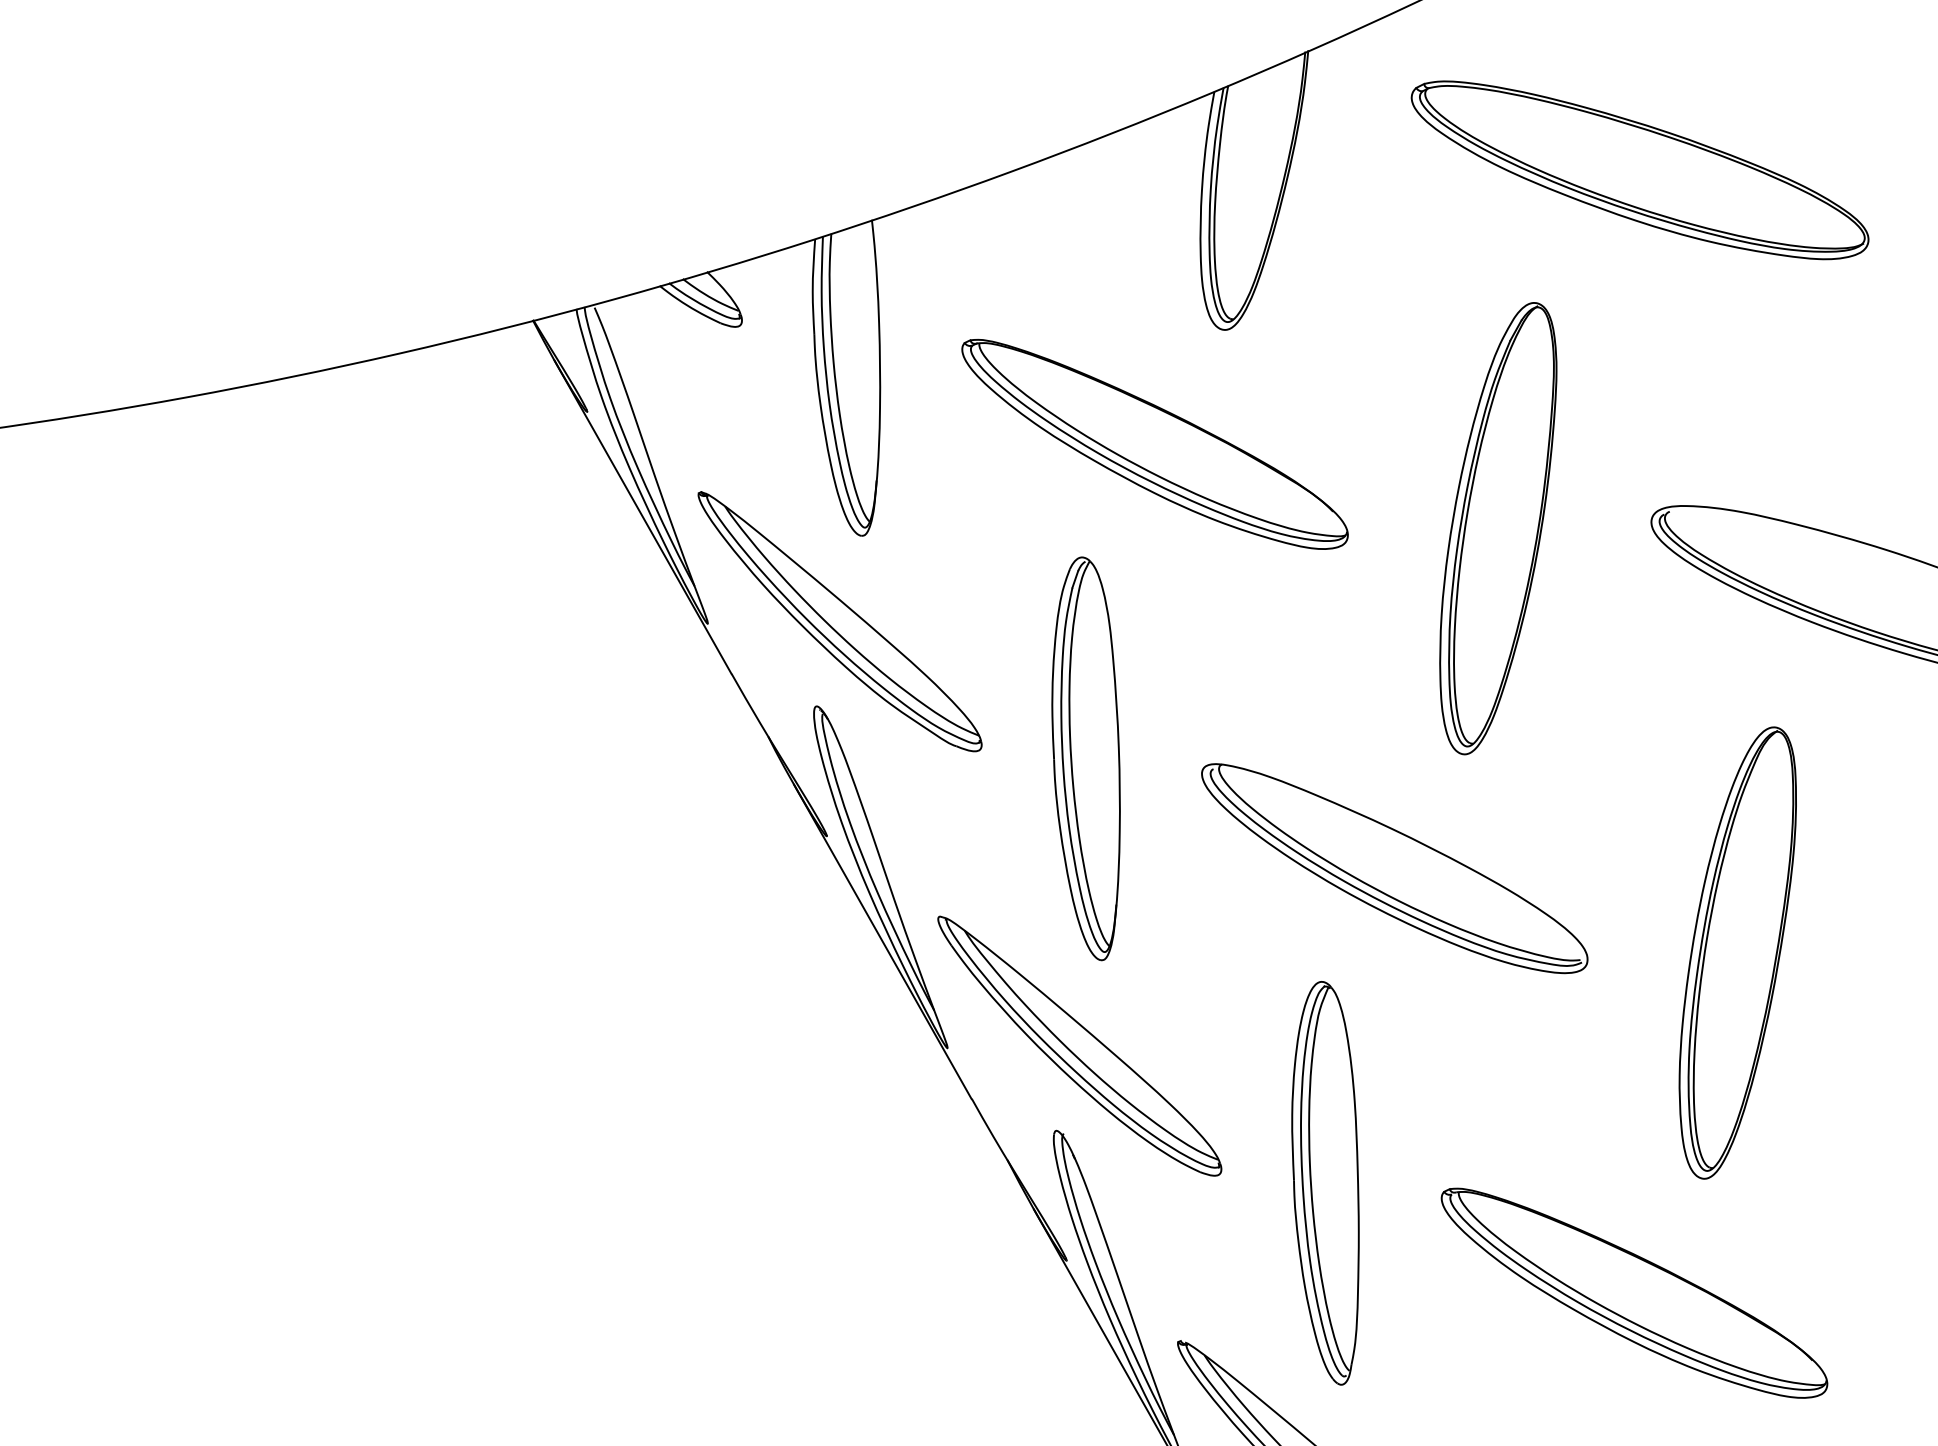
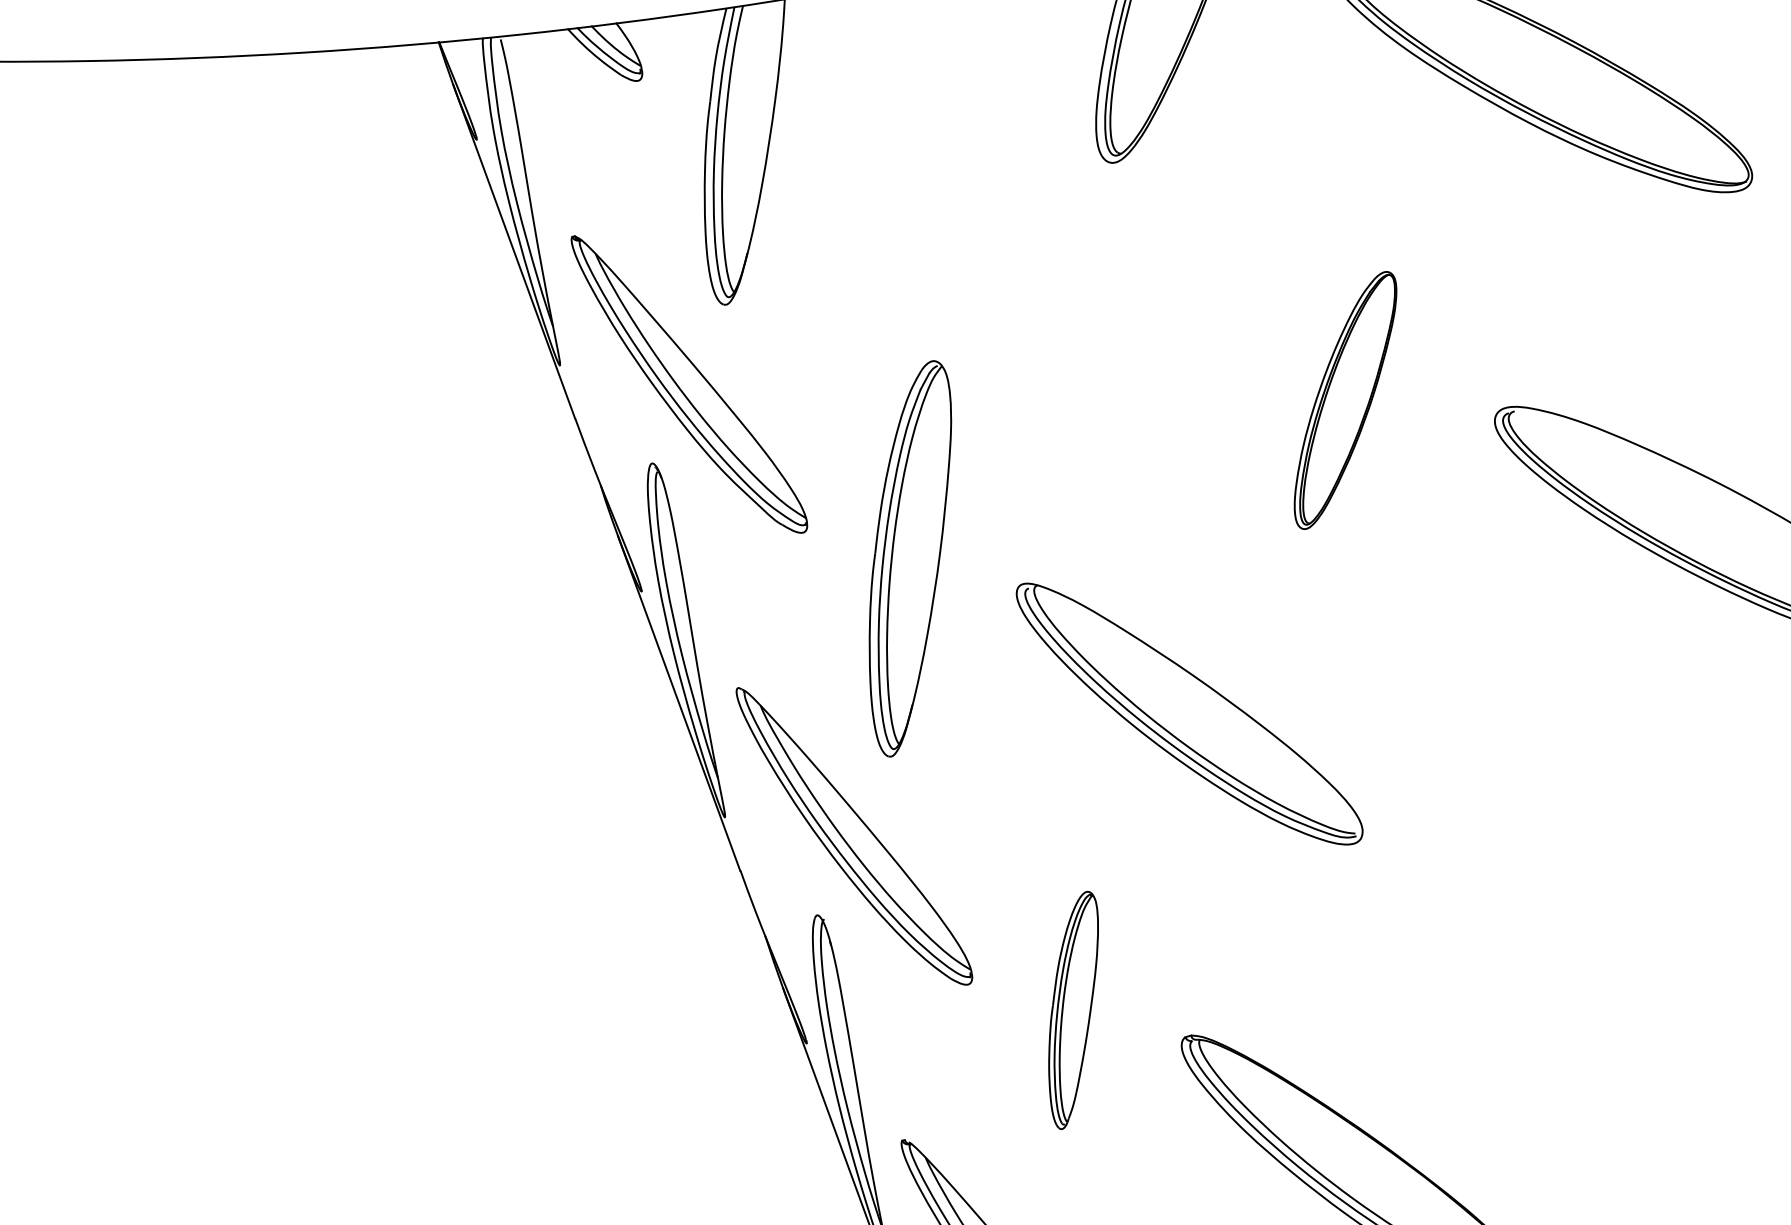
part: (1154, 443) -> (1023, 261), removed
part: (1498, 528) -> (1345, 400), size x0.6
part: (1737, 952) -> (1509, 851), removed
part: (1325, 1183) -> (1071, 1010), size x0.6

